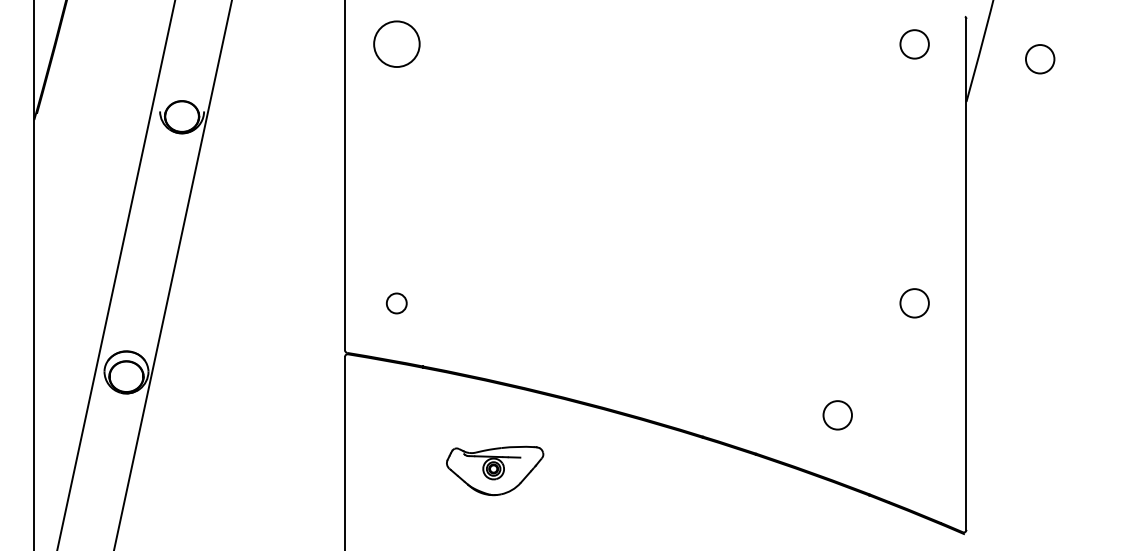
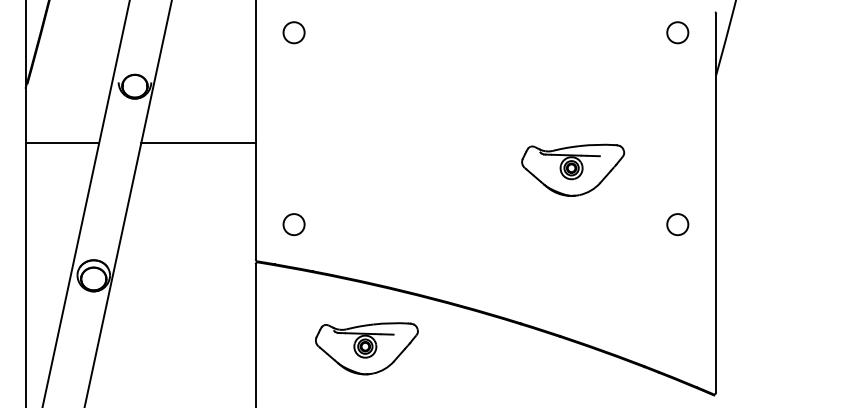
circle: (396, 44) -> (293, 32), size x0.62
circle: (1039, 58) -> (770, 43), removed
line: (84, 193) -> (62, 143), added
line: (267, 193) -> (198, 143), added
part: (773, 228) -> (573, 169), added
circle: (396, 303) -> (293, 224), size x1.43
circle: (837, 415) -> (620, 307), removed
part: (494, 470) -> (366, 348), size x1.43

